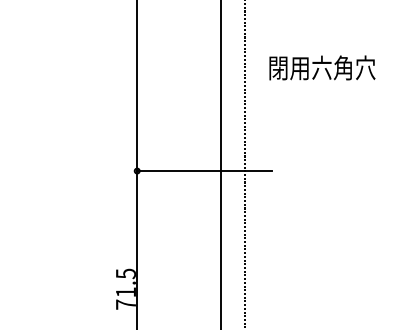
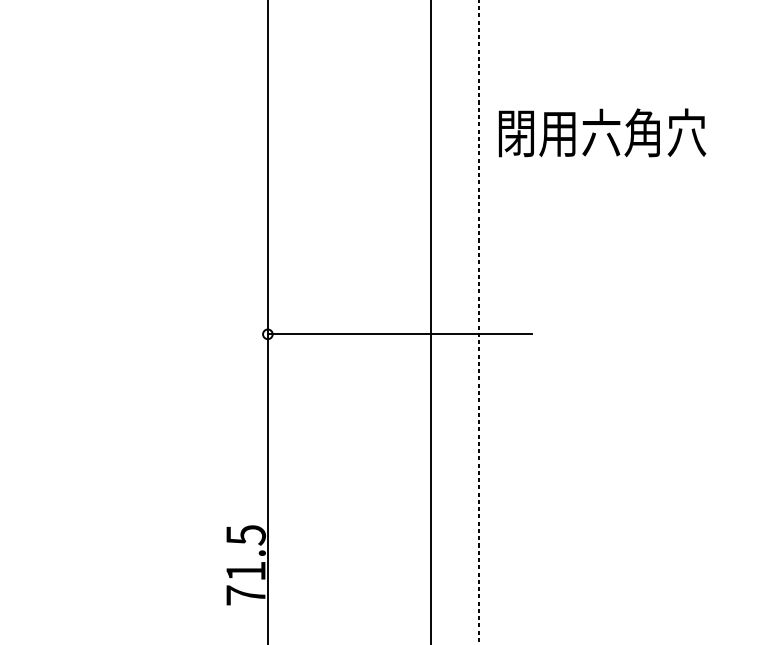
text: (322, 67) -> (602, 132), moved

